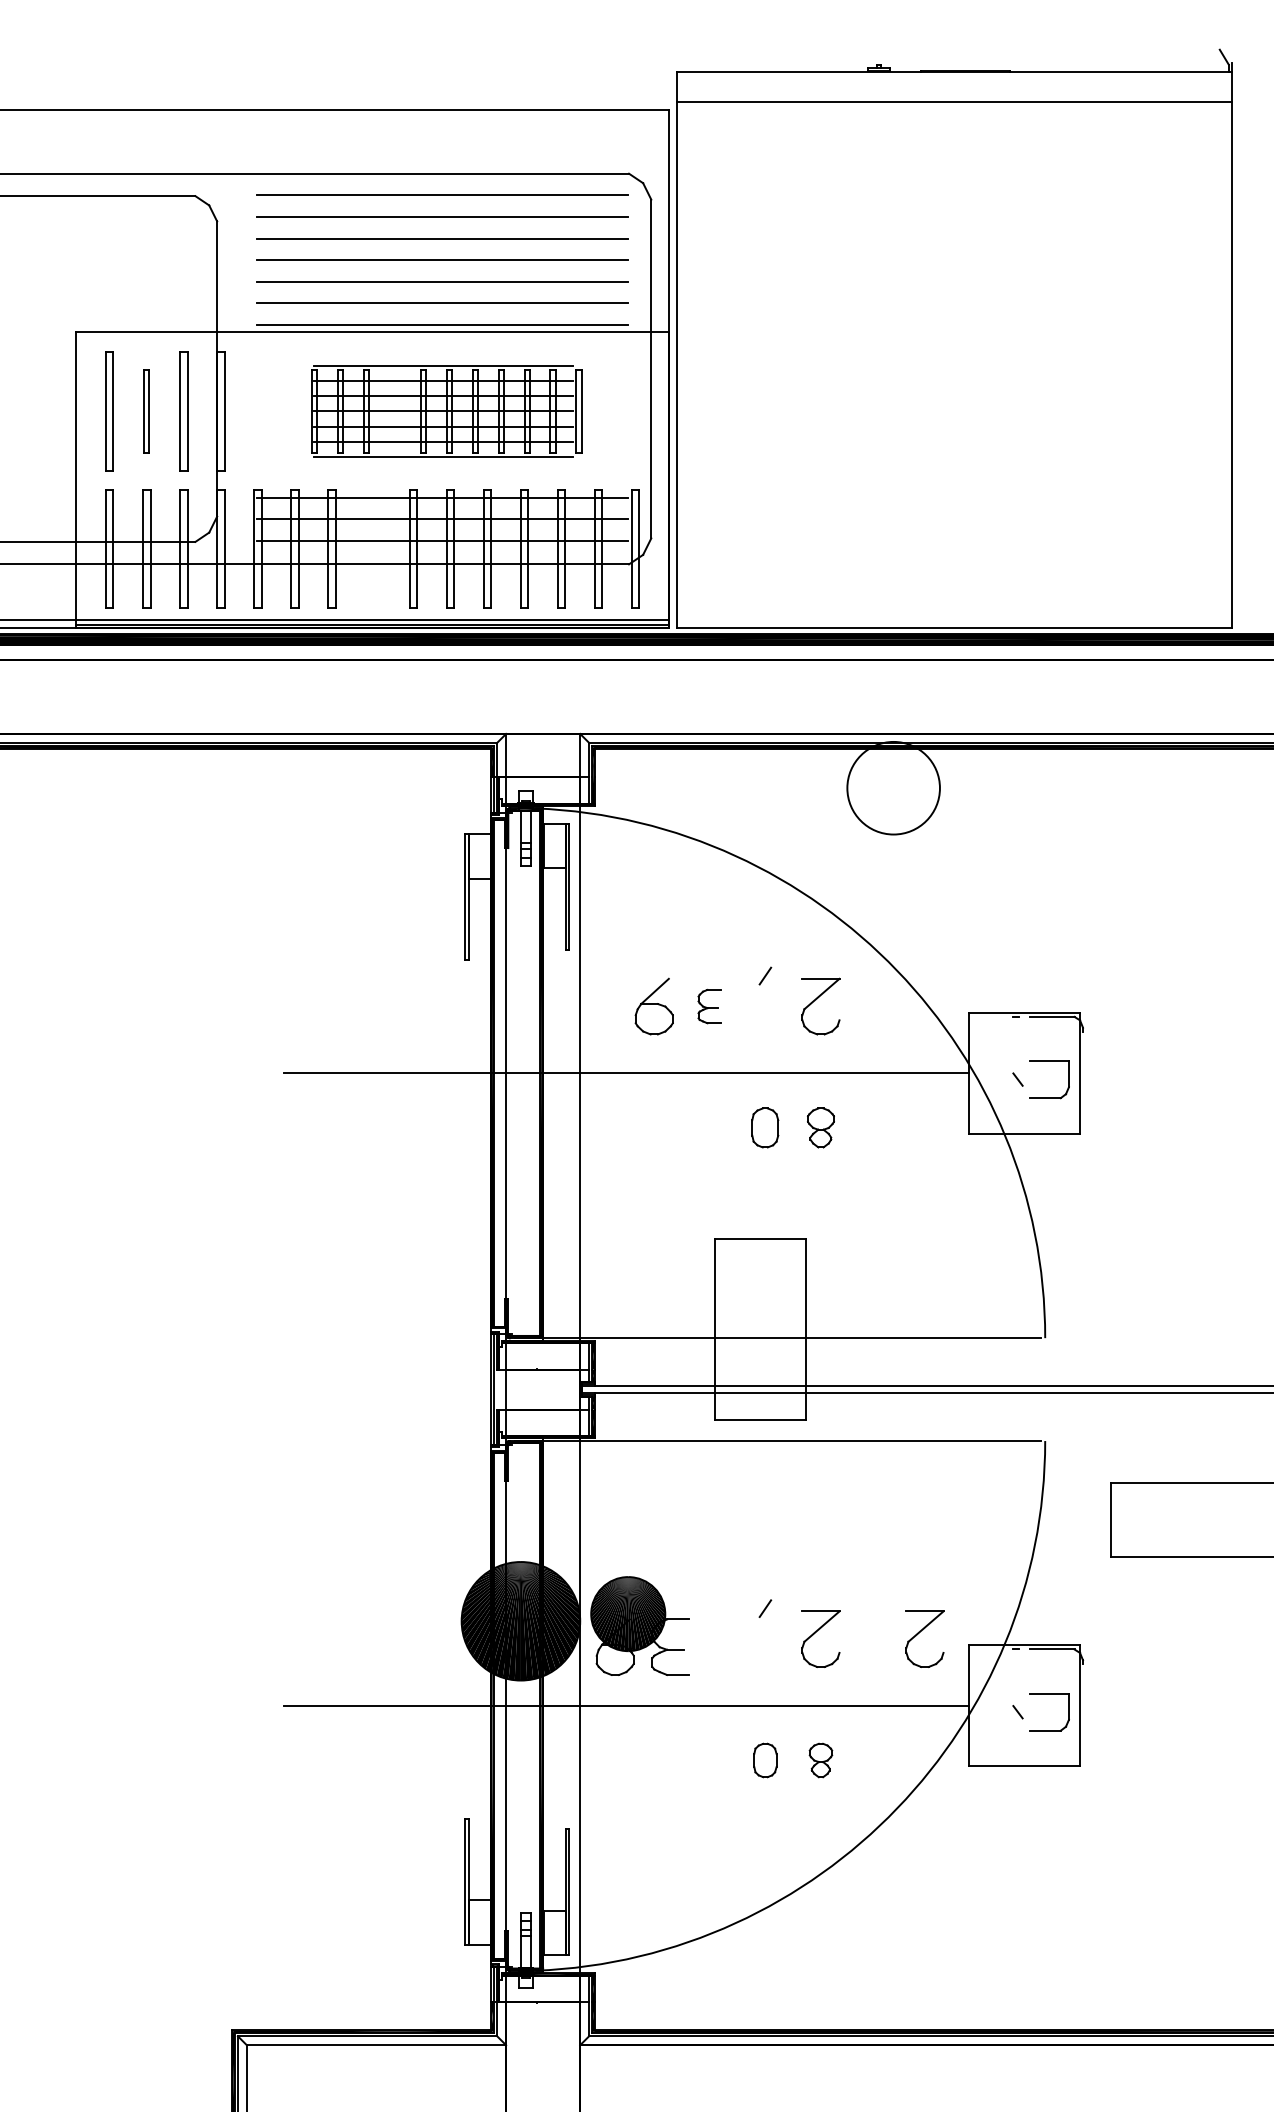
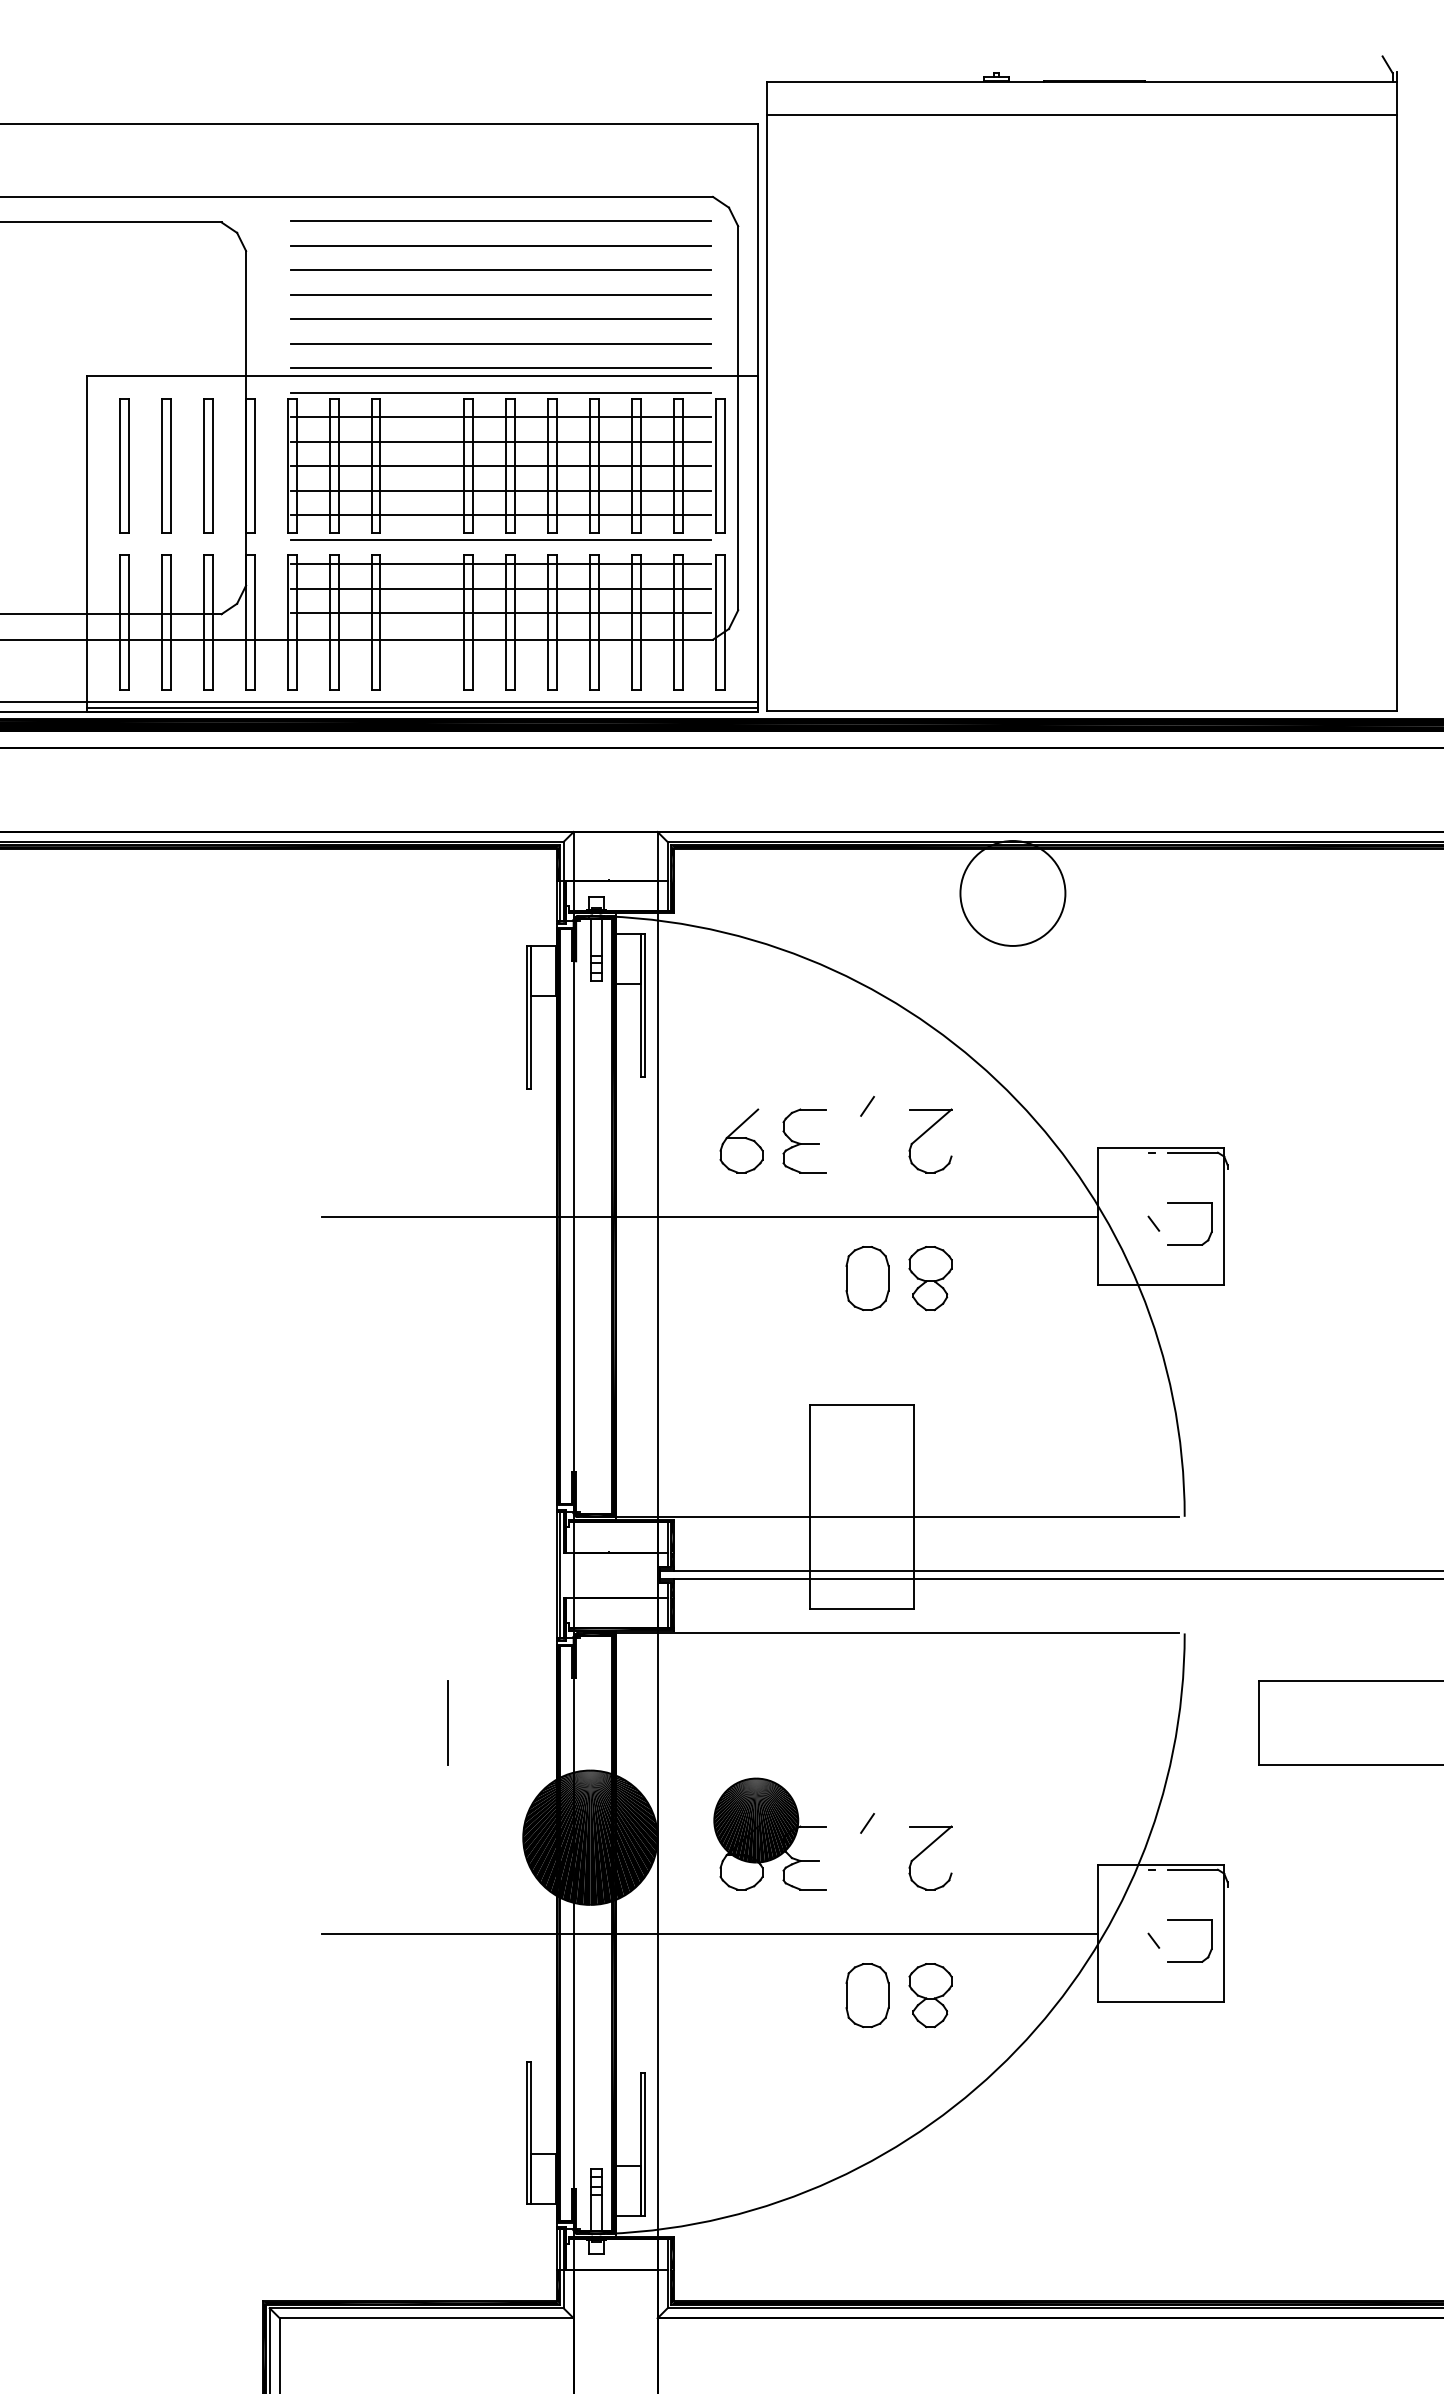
part: (146, 411) -> (166, 466), size x1.43
part: (446, 411) -> (506, 466), size x1.43
part: (709, 1006) -> (804, 1140), size x1.67
part: (764, 1127) -> (866, 1278), size x1.43
part: (820, 1127) -> (929, 1278), size x1.43
line: (395, 1519) -> (448, 1722), added
part: (639, 1625) -> (769, 1833), moved
part: (919, 1633) -> (1042, 1851), removed
part: (765, 1760) -> (867, 1995), size x1.67
part: (820, 1760) -> (929, 1995), size x1.67

